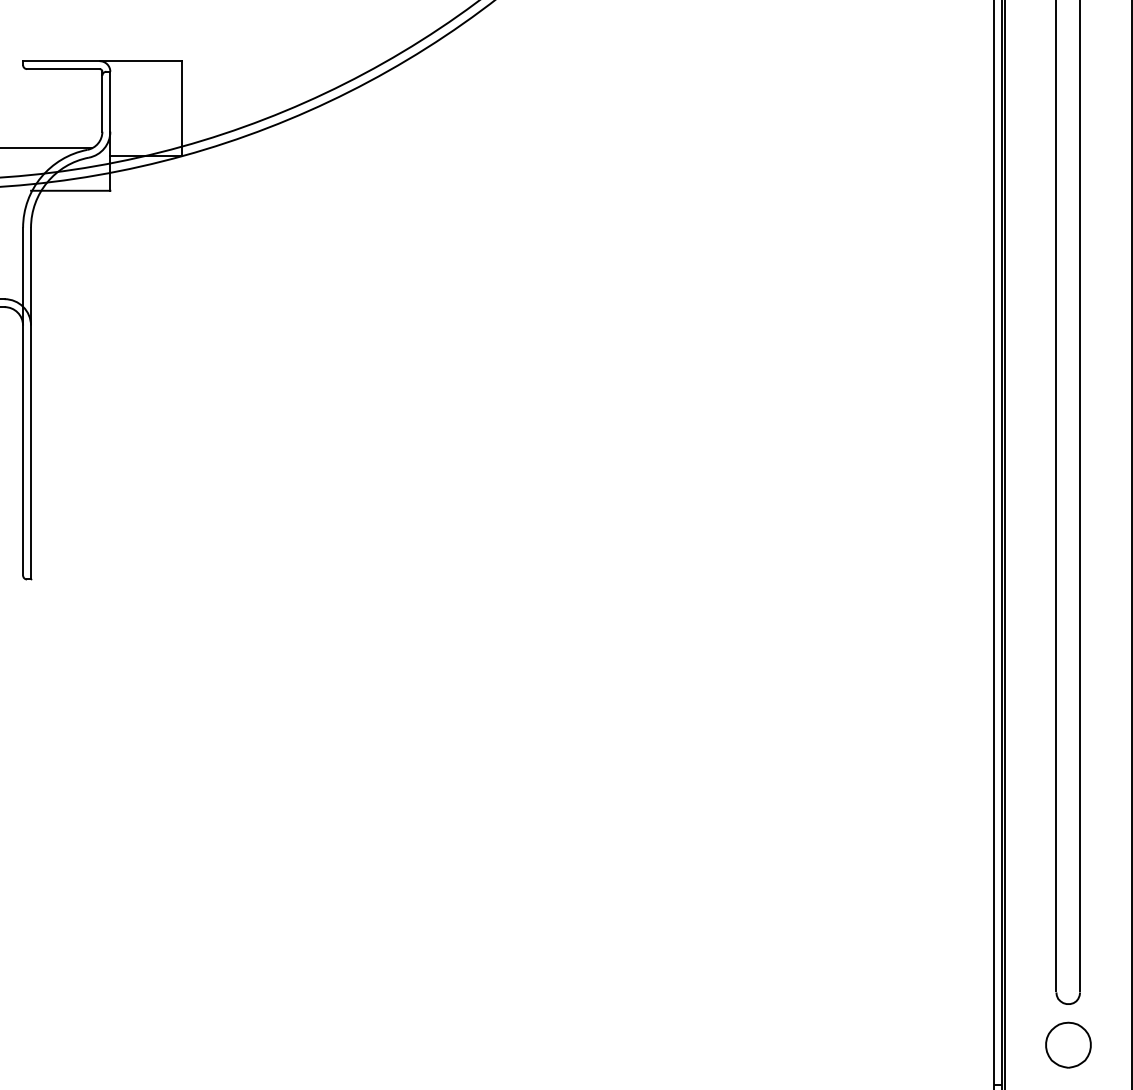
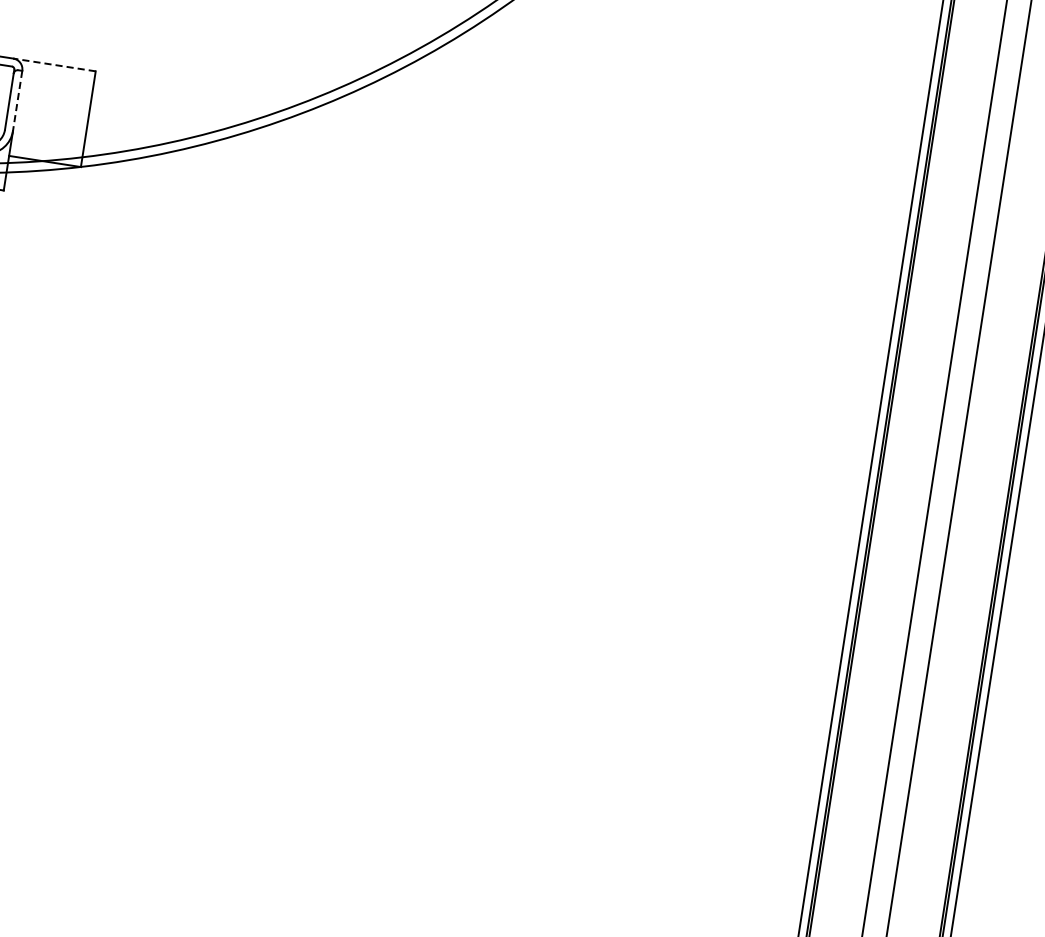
line: (140, 61) -> (54, 65), solid -> dashed
line: (110, 101) -> (17, 100), solid -> dashed

